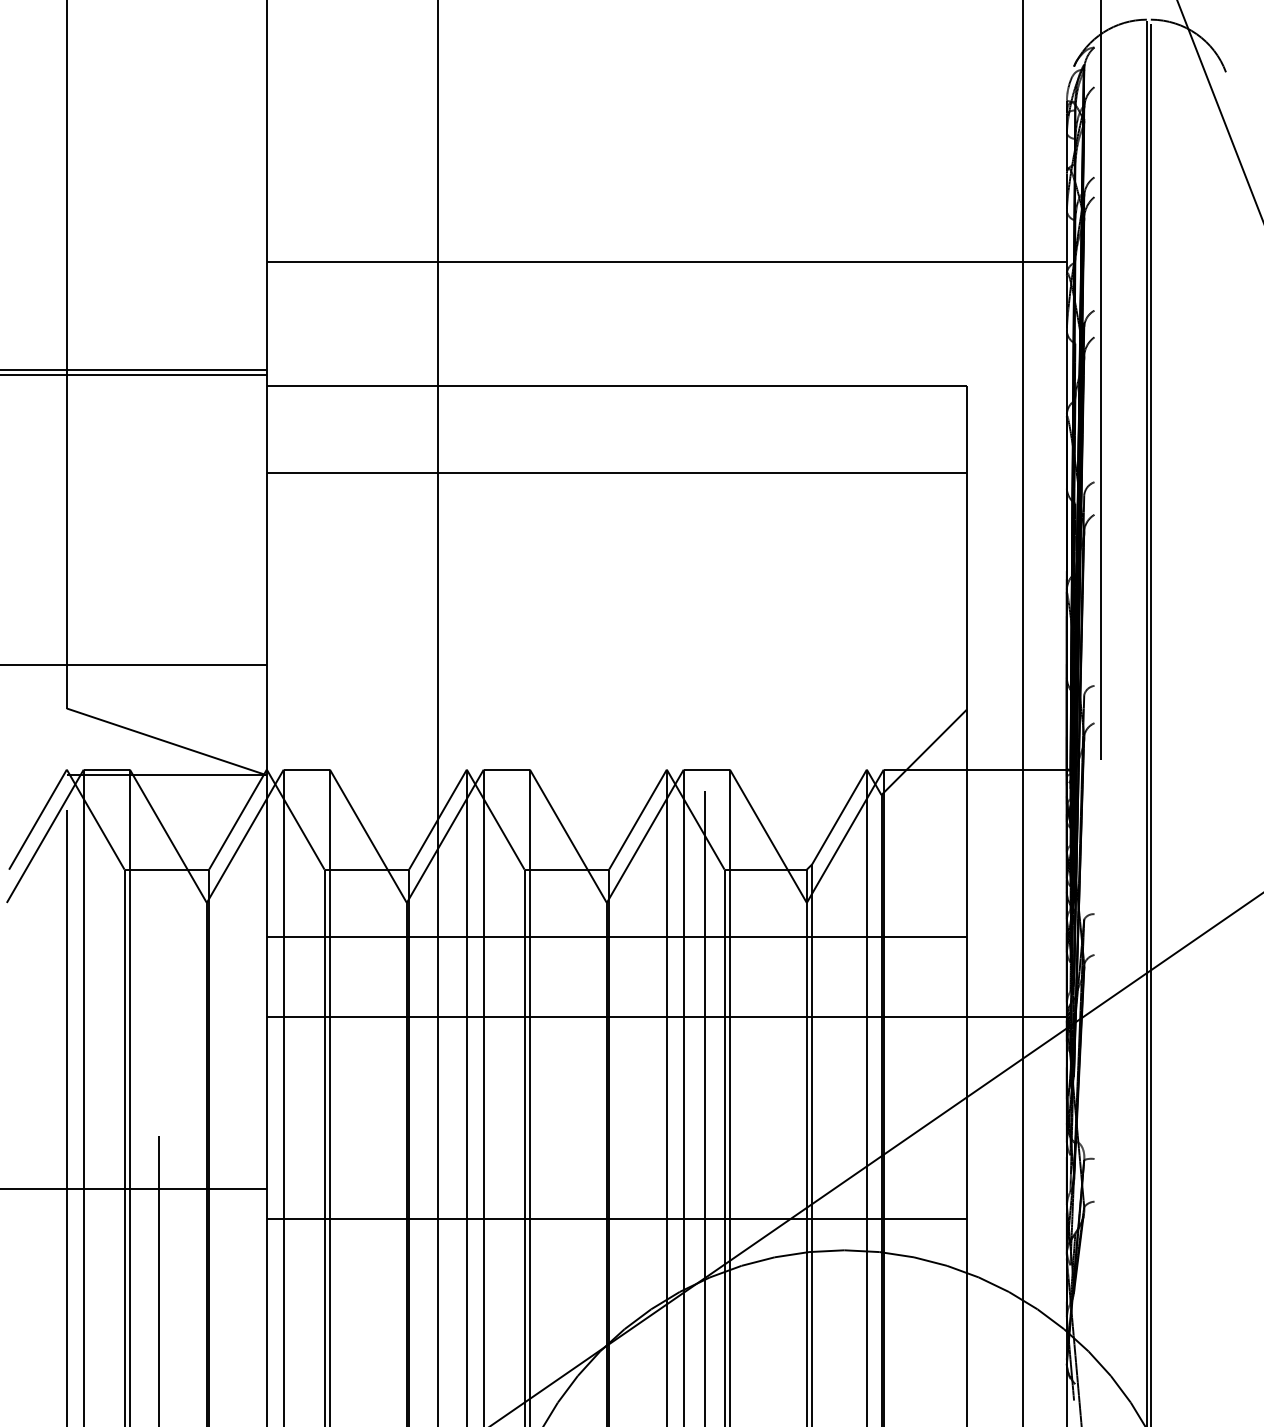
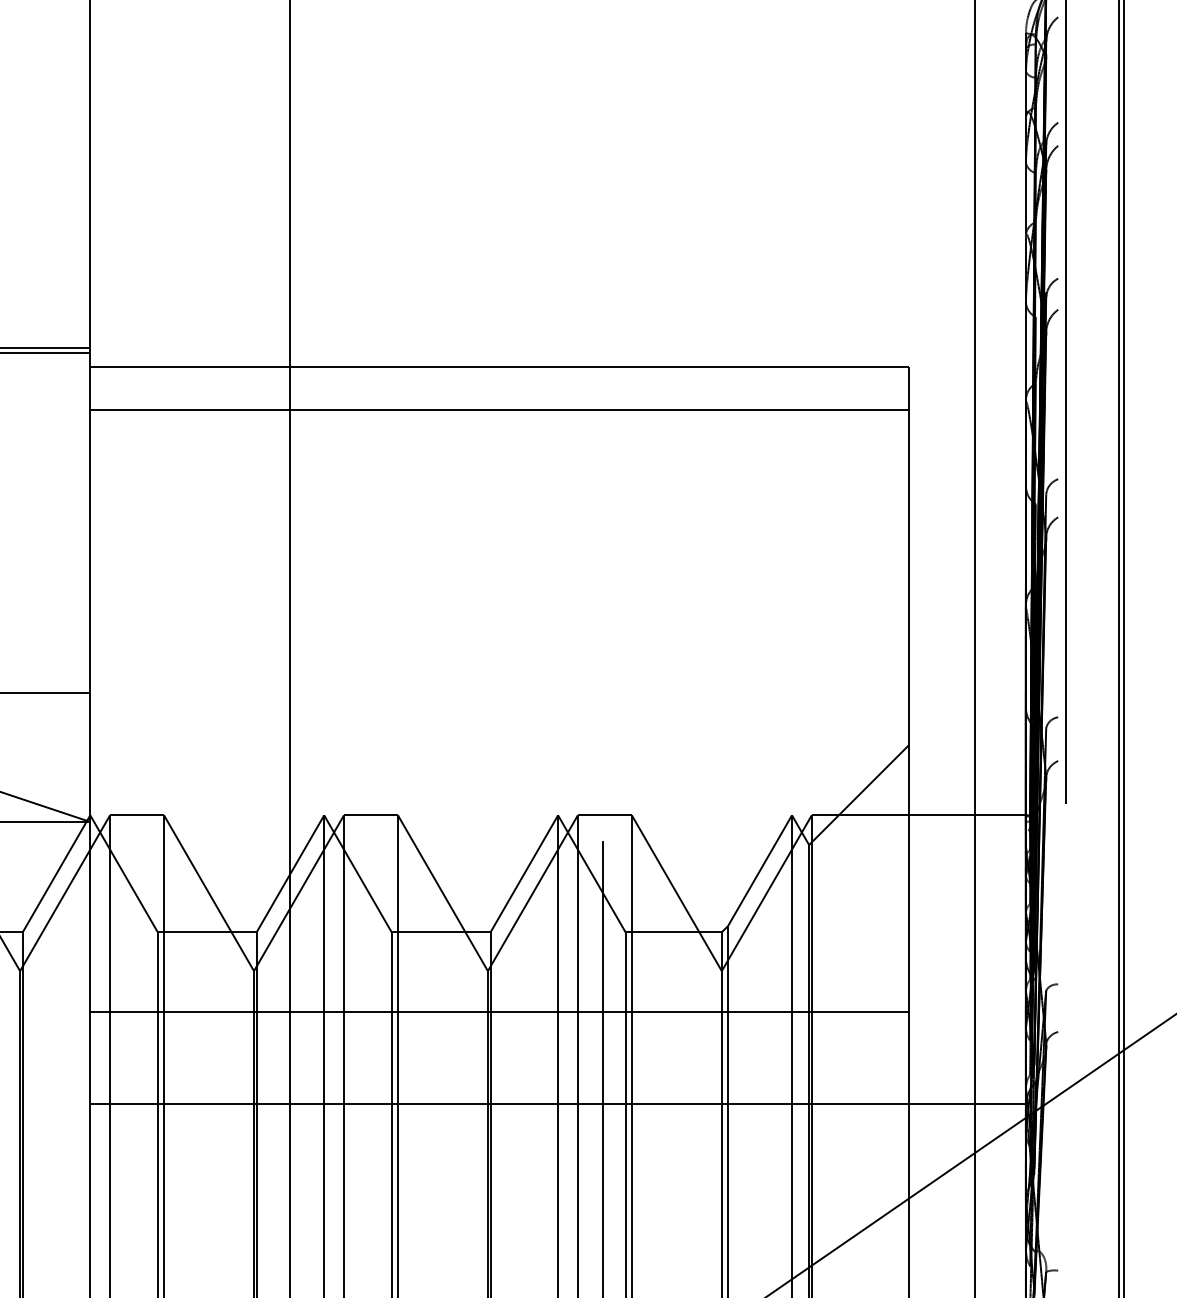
line: (666, 262) -> (557, 222), removed
line: (616, 473) -> (499, 410), moved

